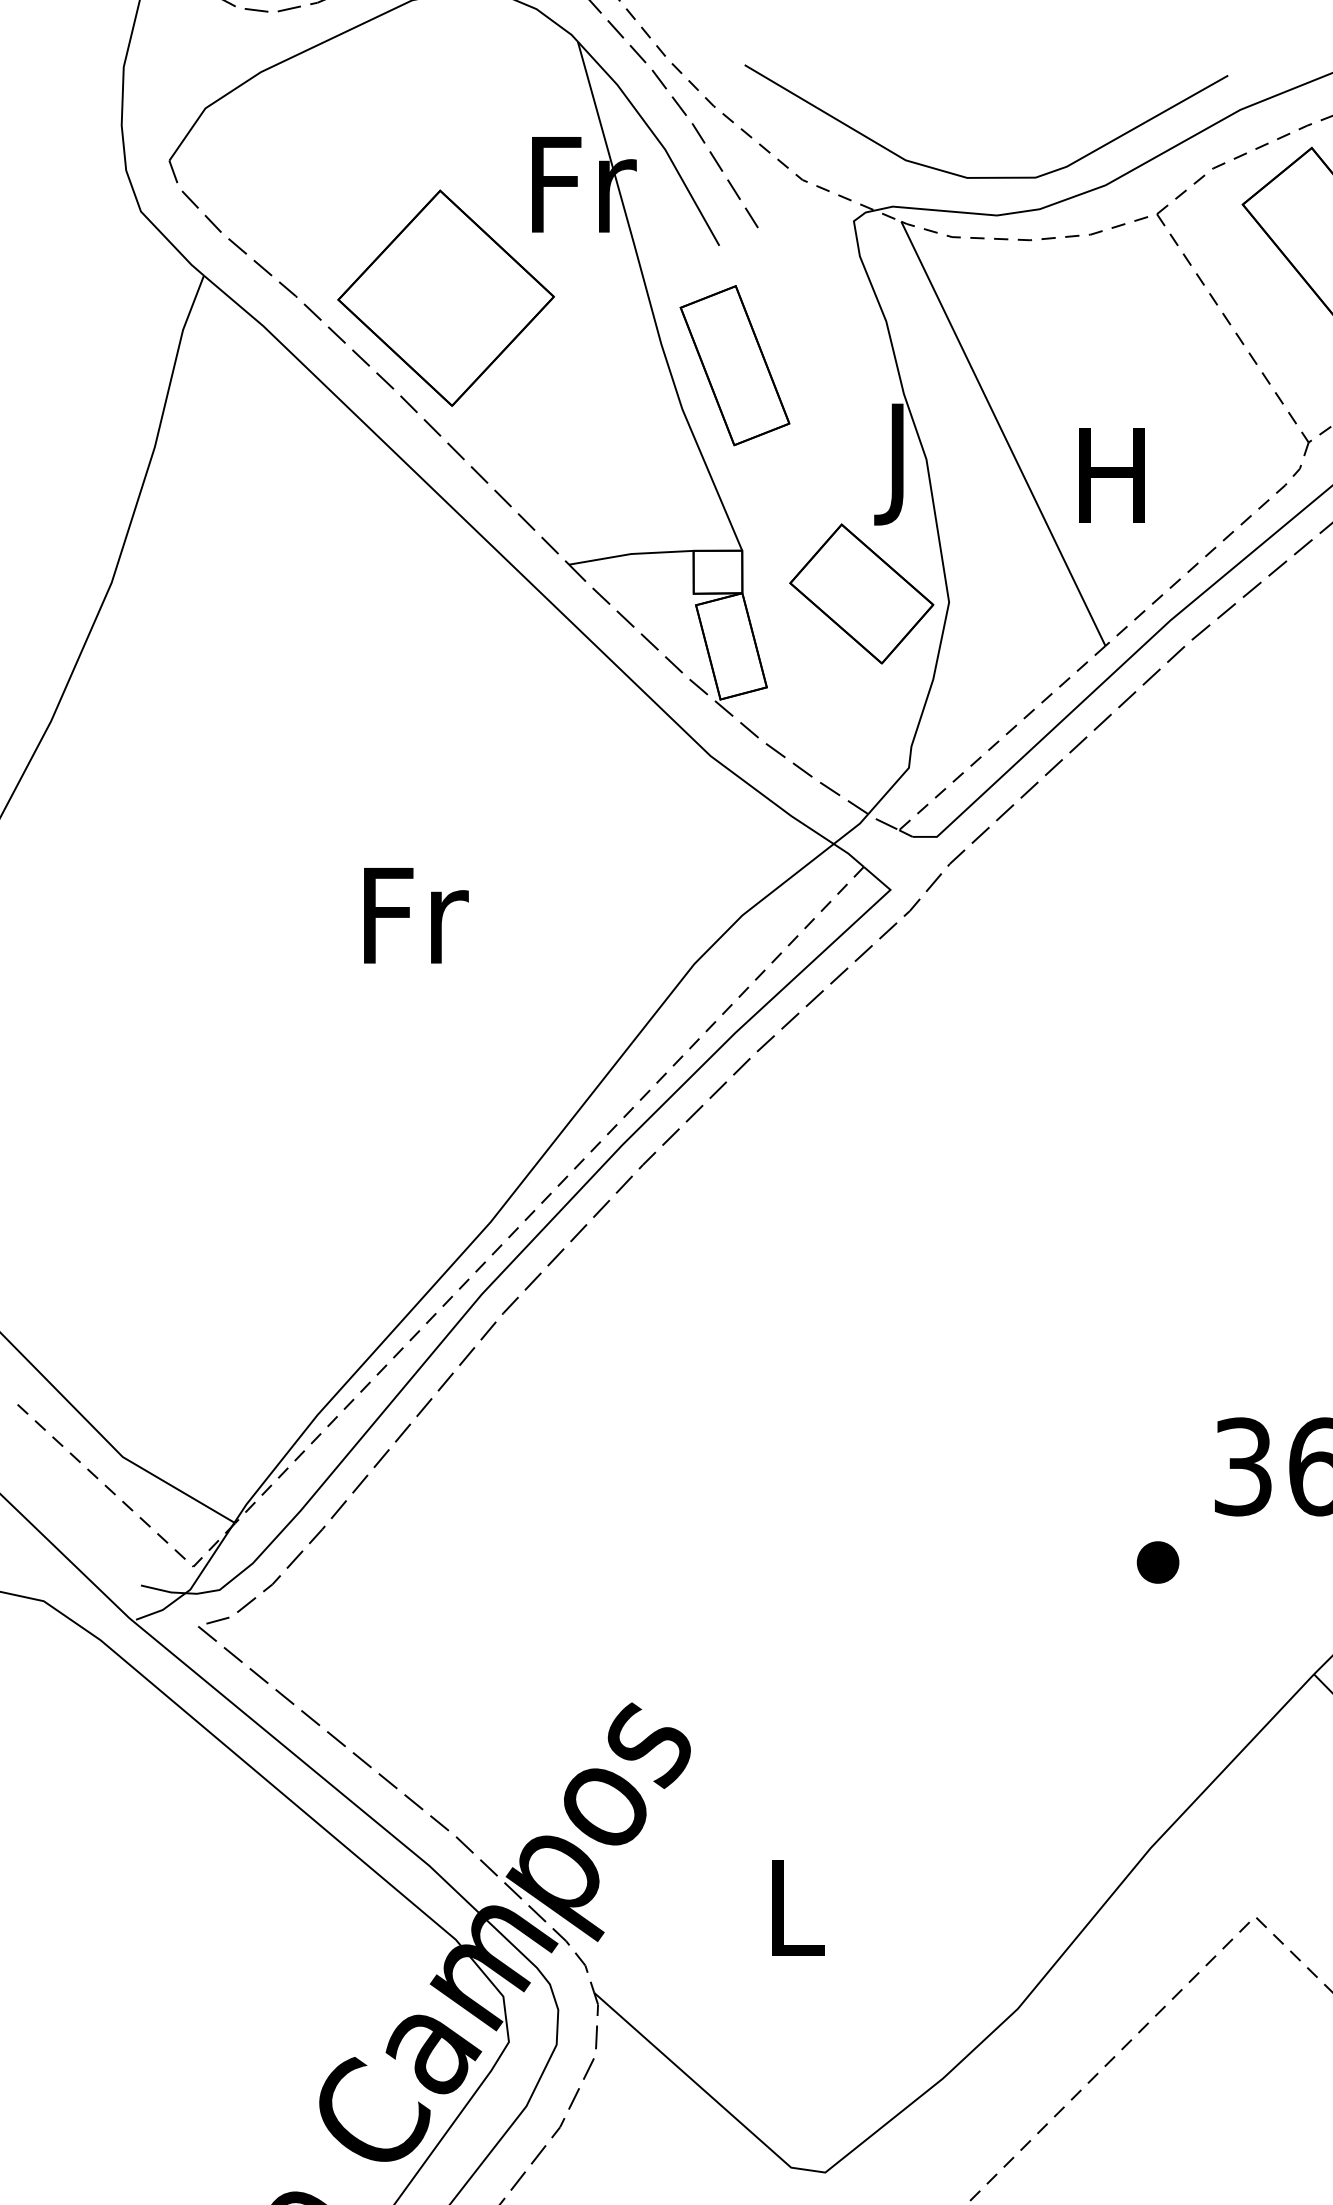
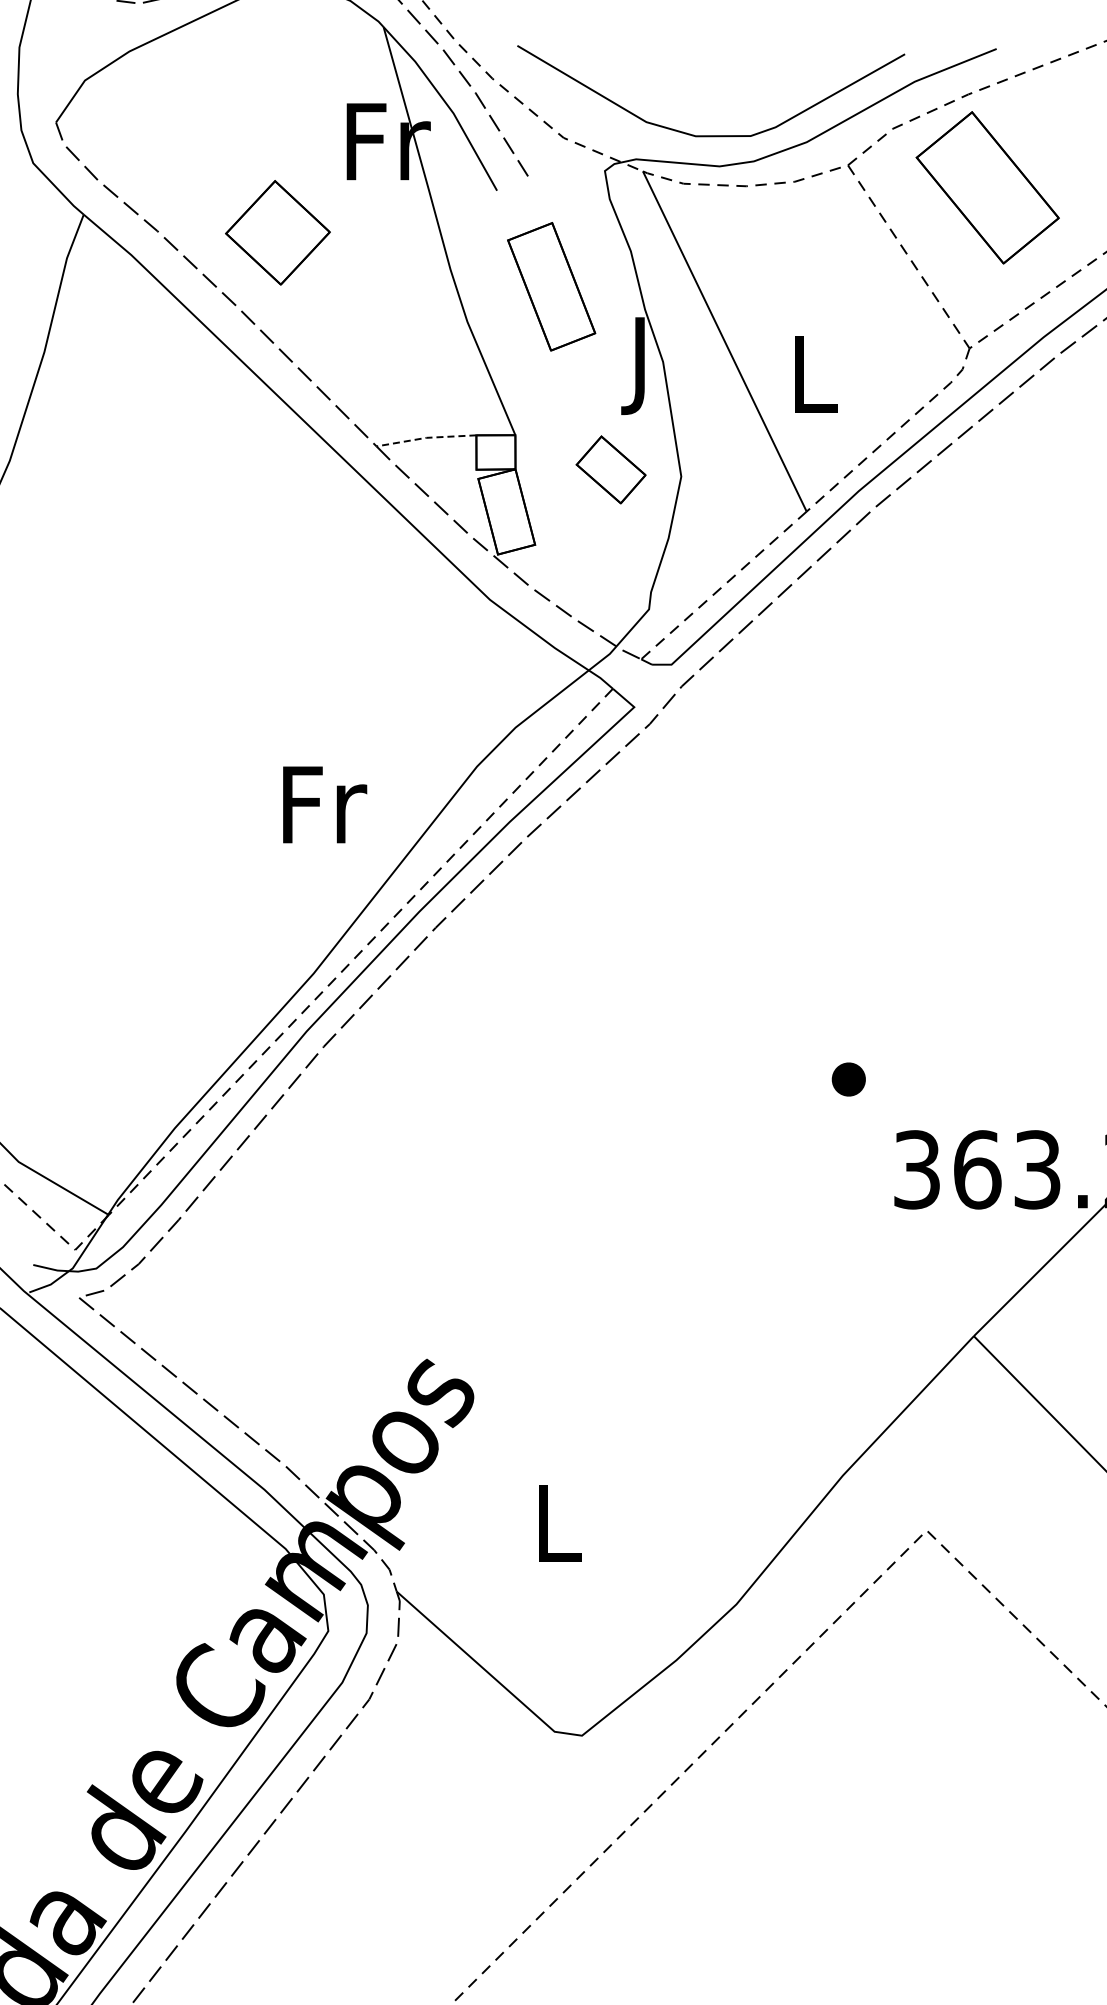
part: (445, 297) -> (277, 232), size x0.6
part: (734, 365) -> (551, 286), moved
text: (1111, 474) -> (811, 374), H -> L
line: (631, 553) -> (426, 437), solid -> dashed
part: (860, 593) -> (610, 469), size x0.6
text: (416, 915) -> (325, 804), moved
part: (1157, 1562) -> (848, 1079), moved

